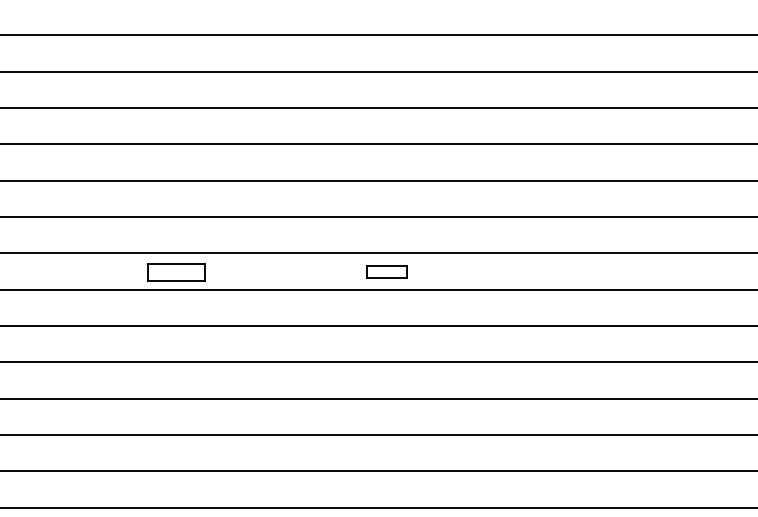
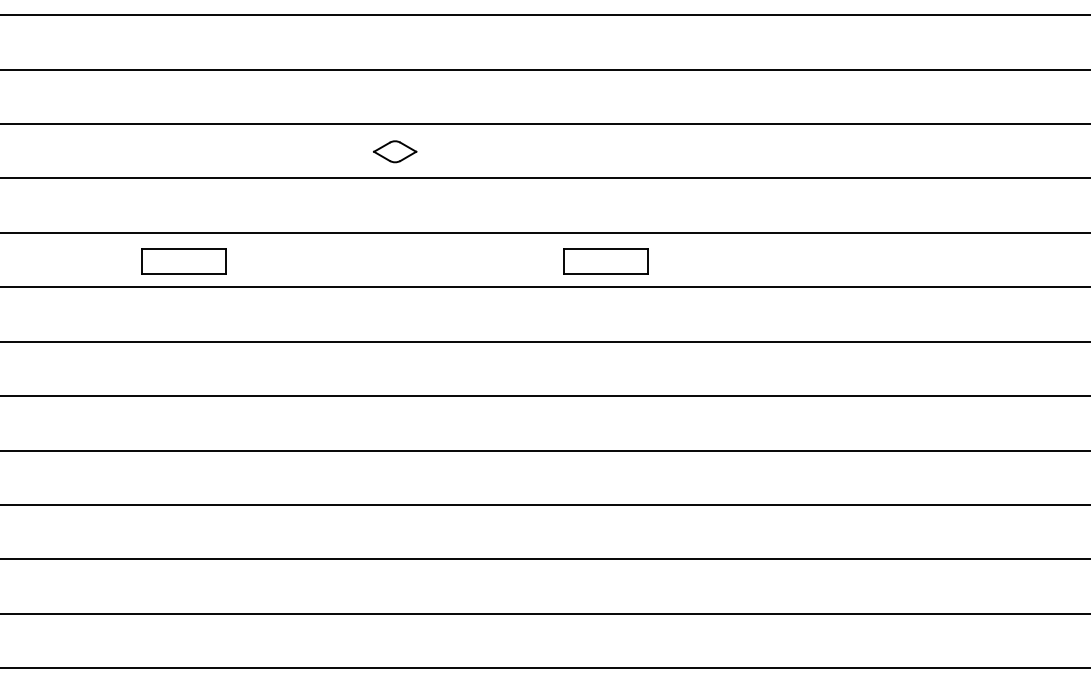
part: (246, 198) -> (395, 150), added
part: (176, 272) -> (184, 261), moved
part: (386, 272) -> (605, 261), size x1.43

